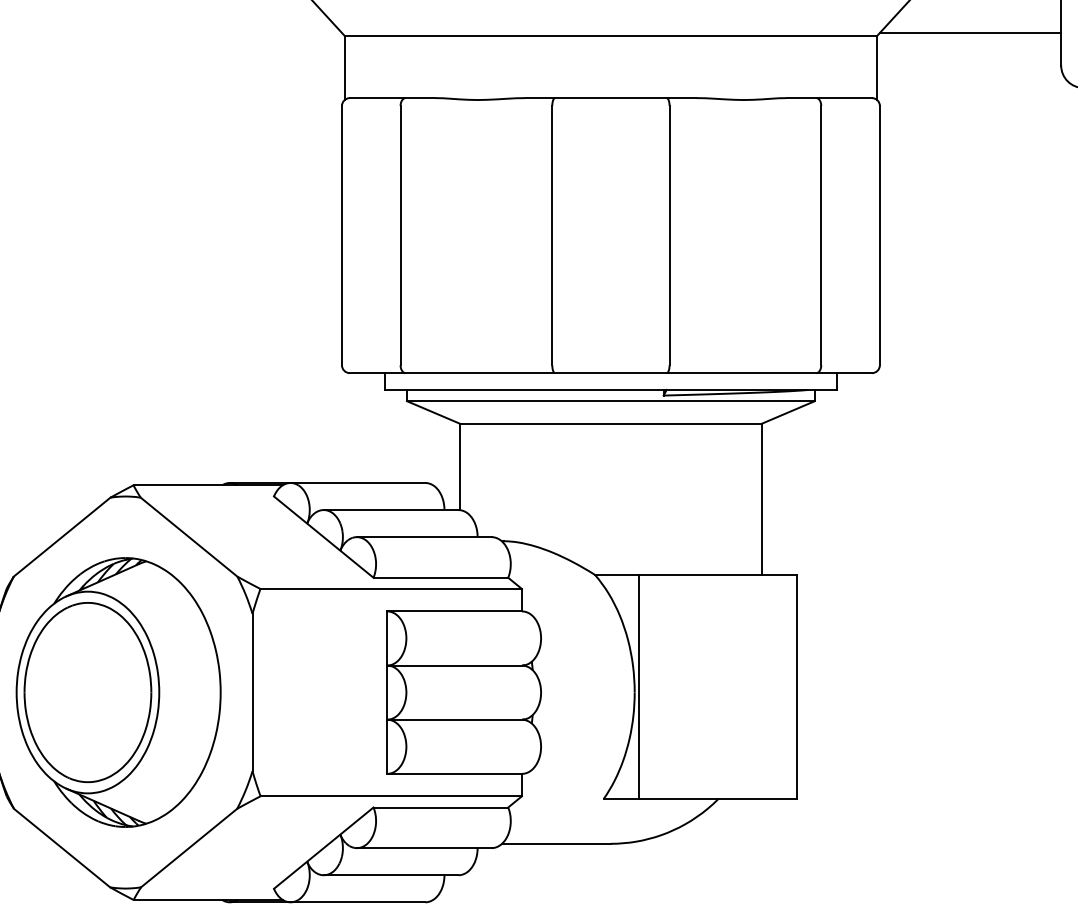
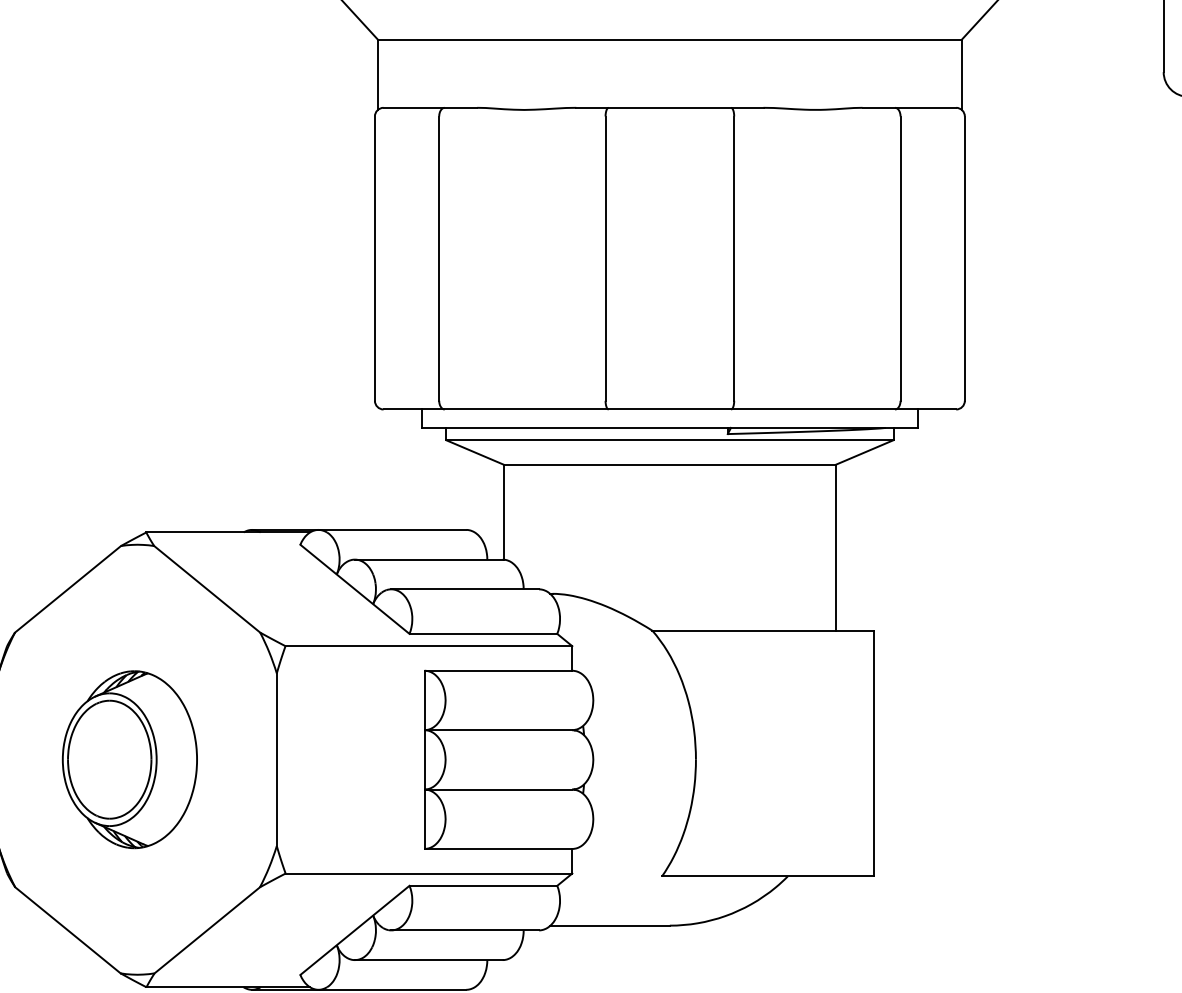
line: (970, 33) -> (1064, 36), removed
line: (638, 686) -> (700, 753), removed
part: (118, 692) -> (129, 759), size x0.6

